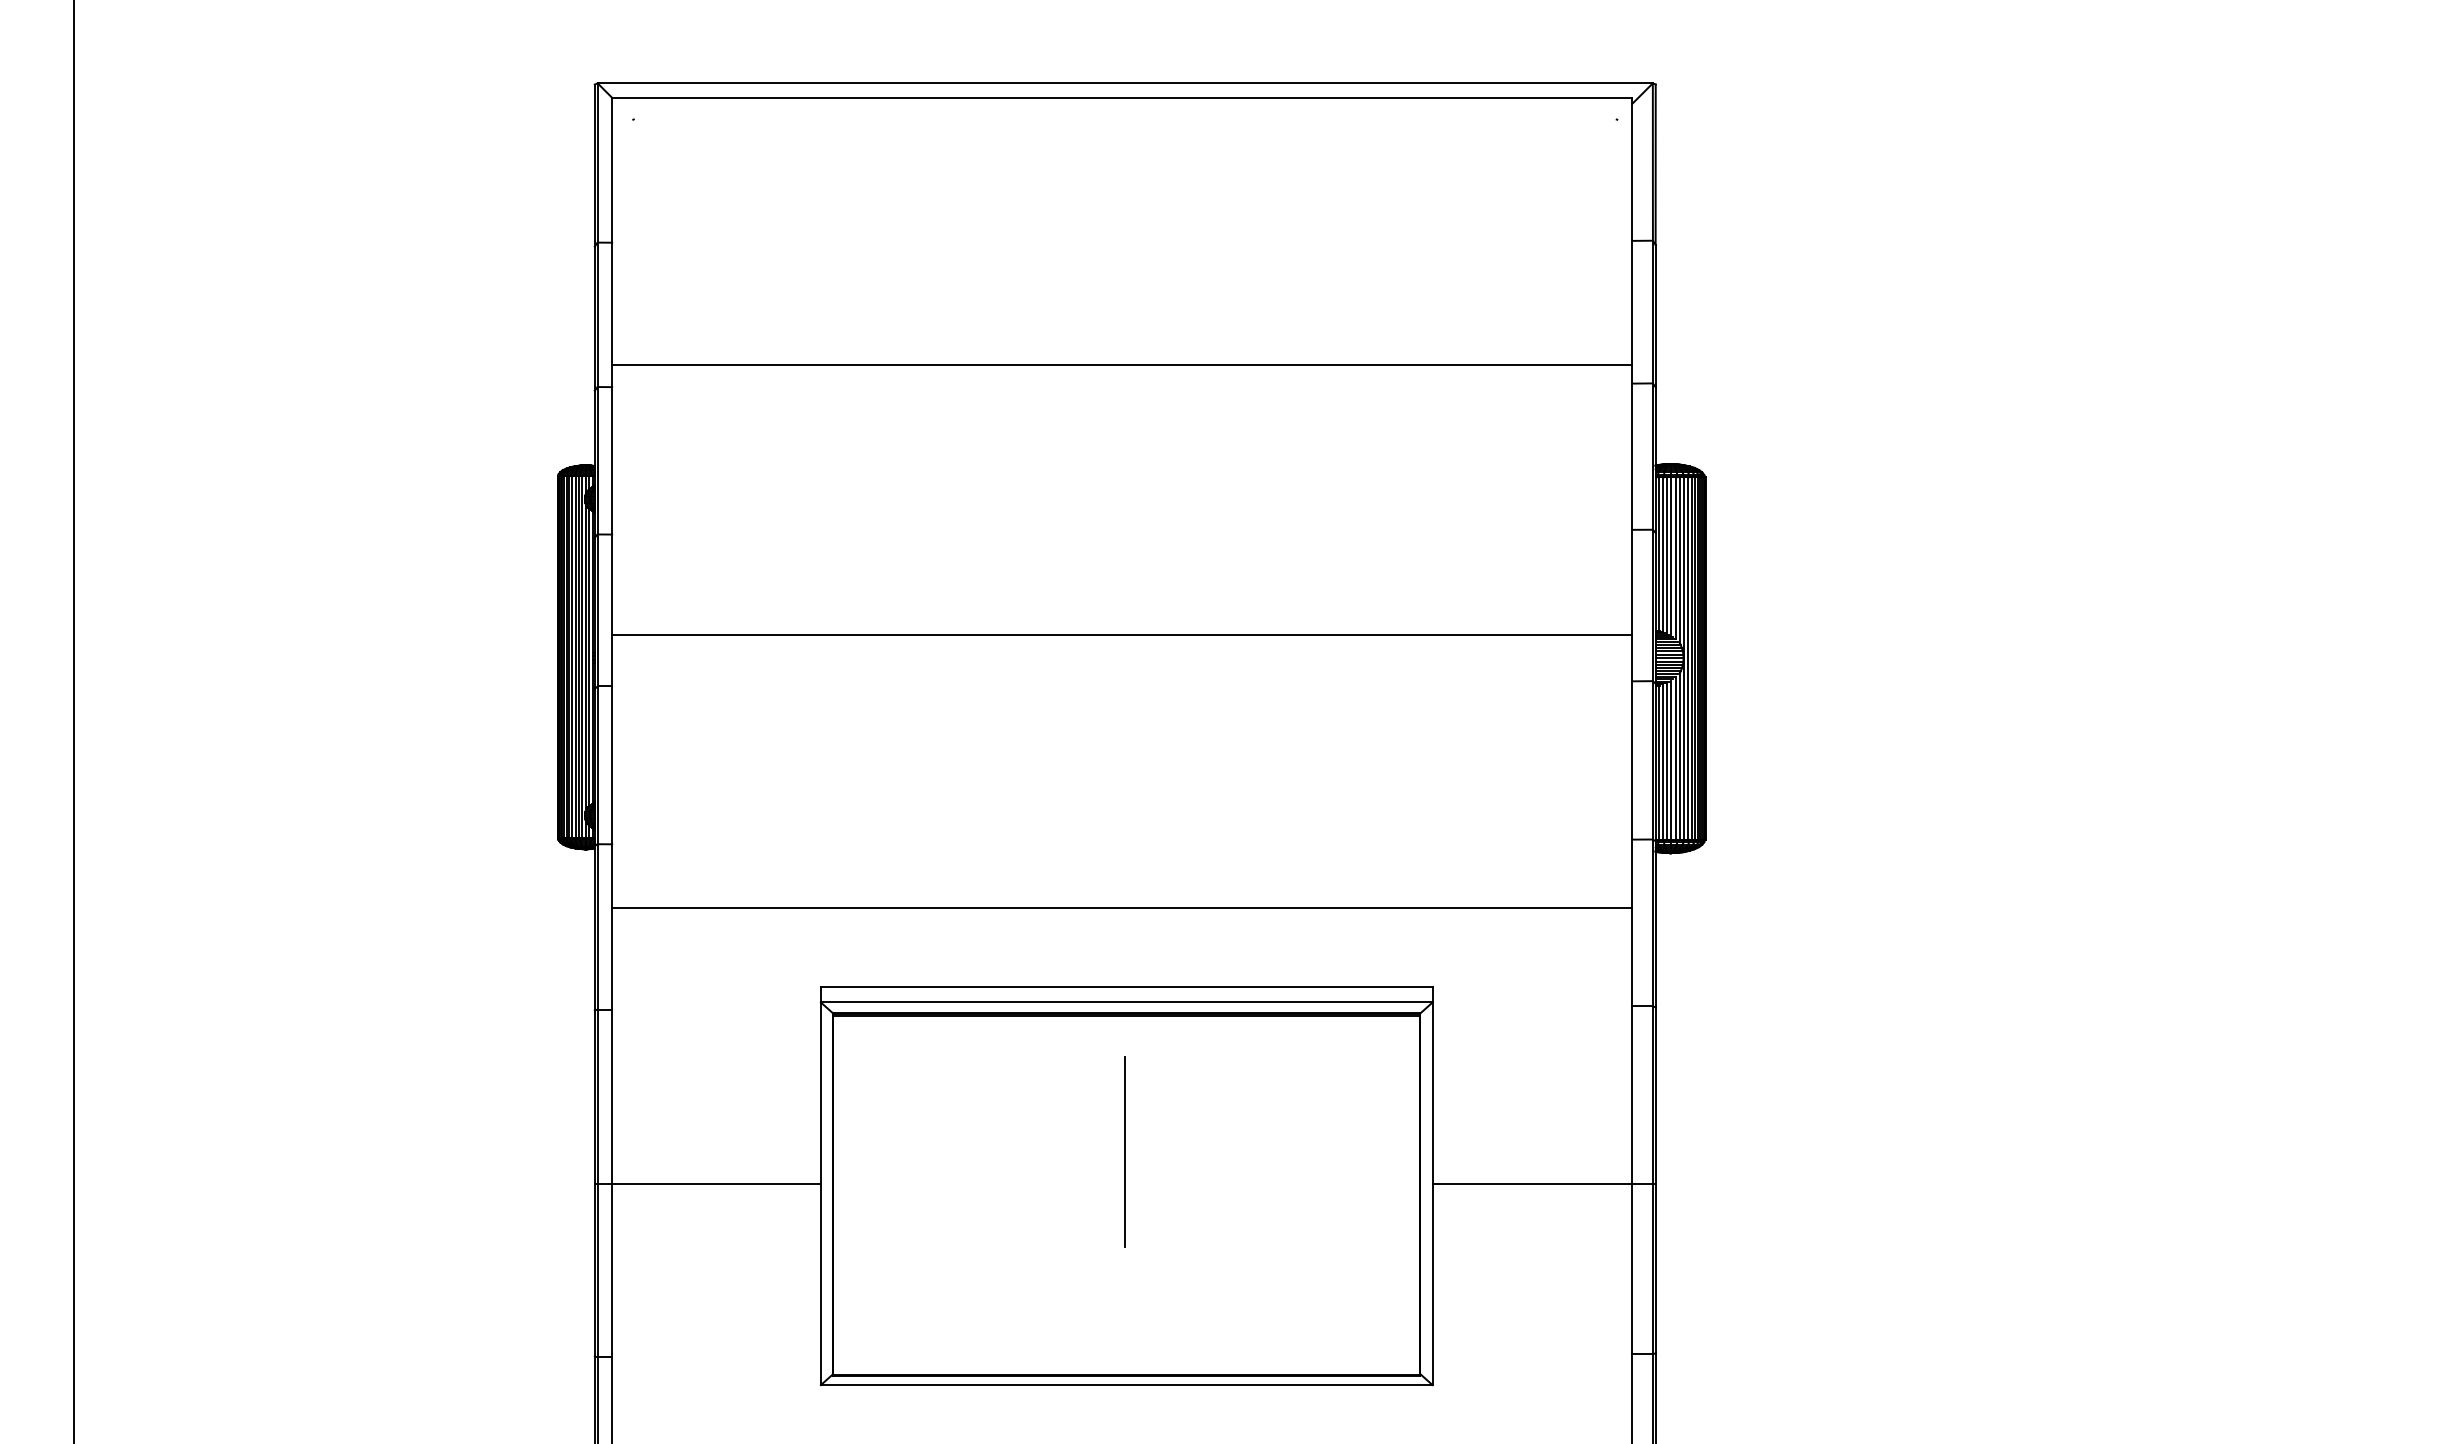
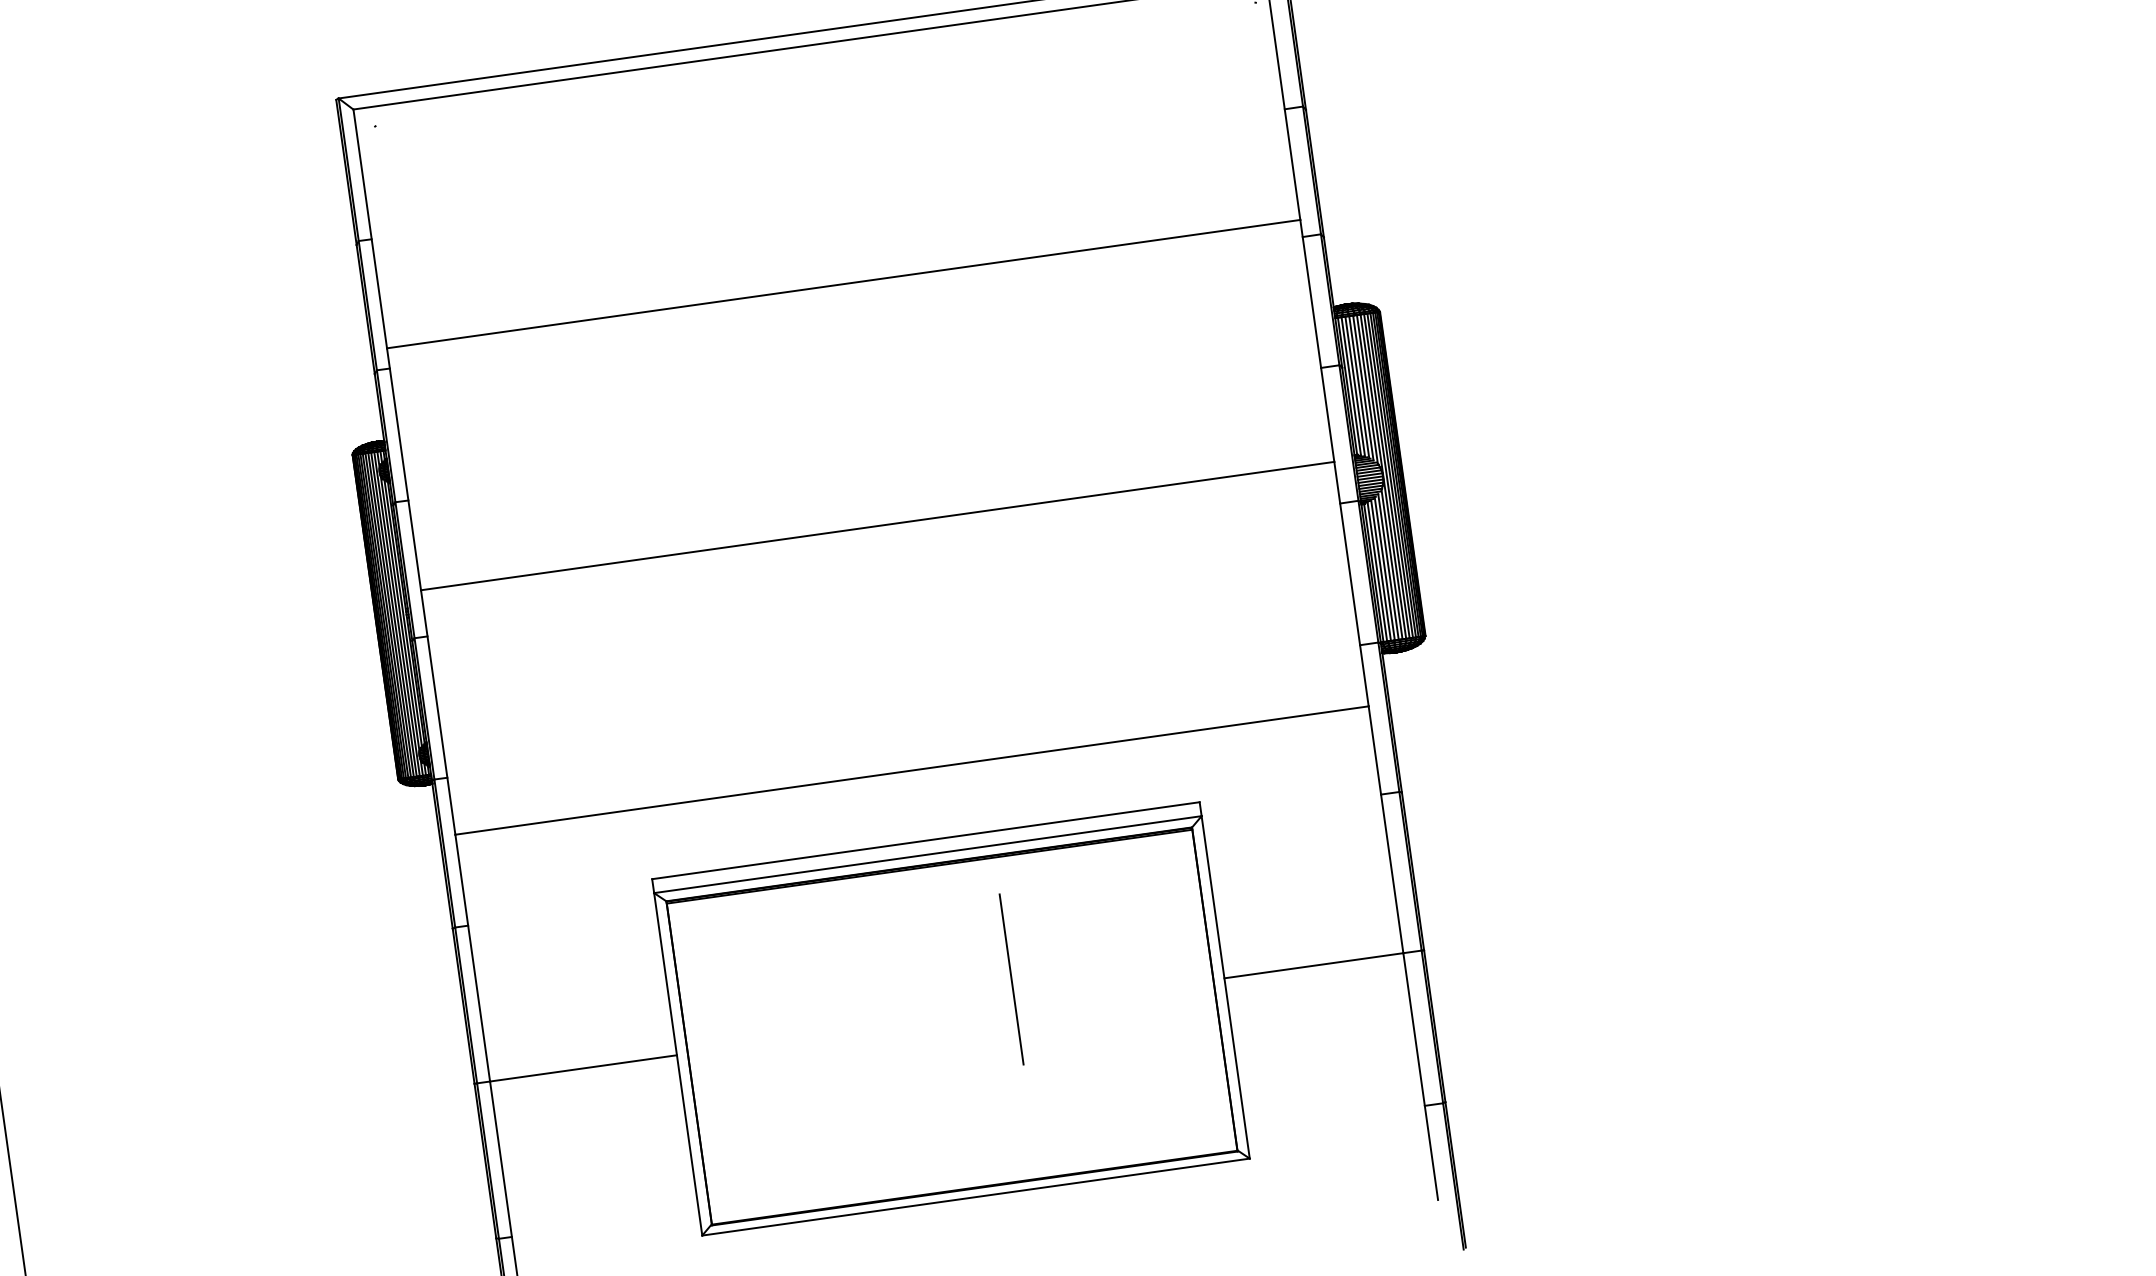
line: (1124, 1151) -> (1010, 978), moved

